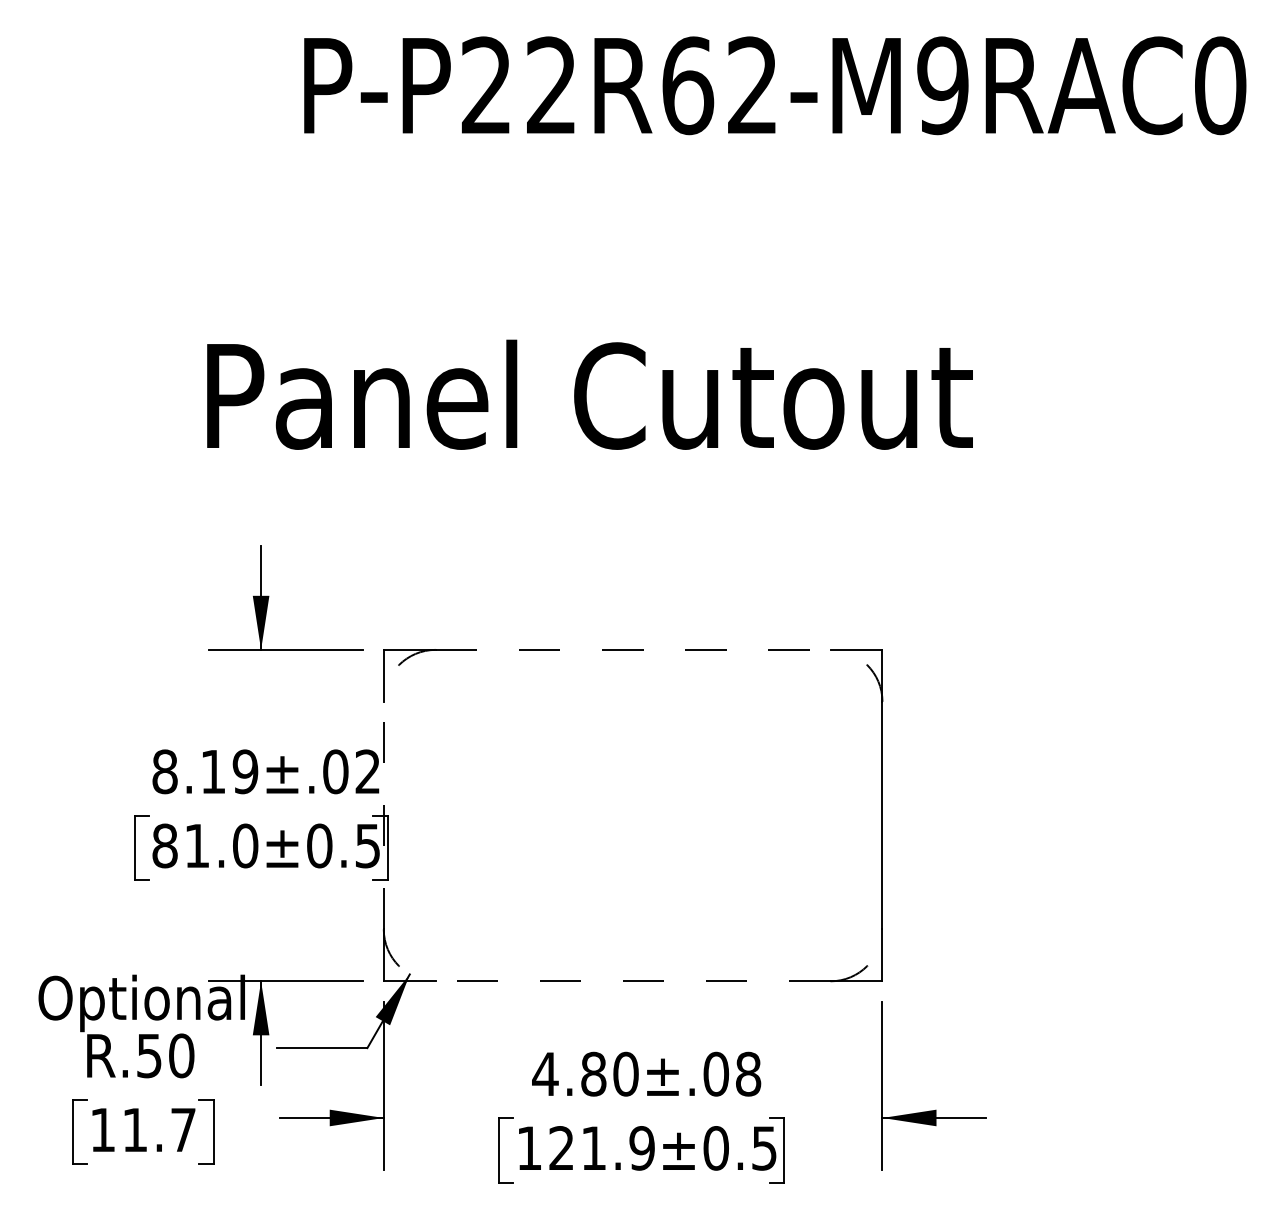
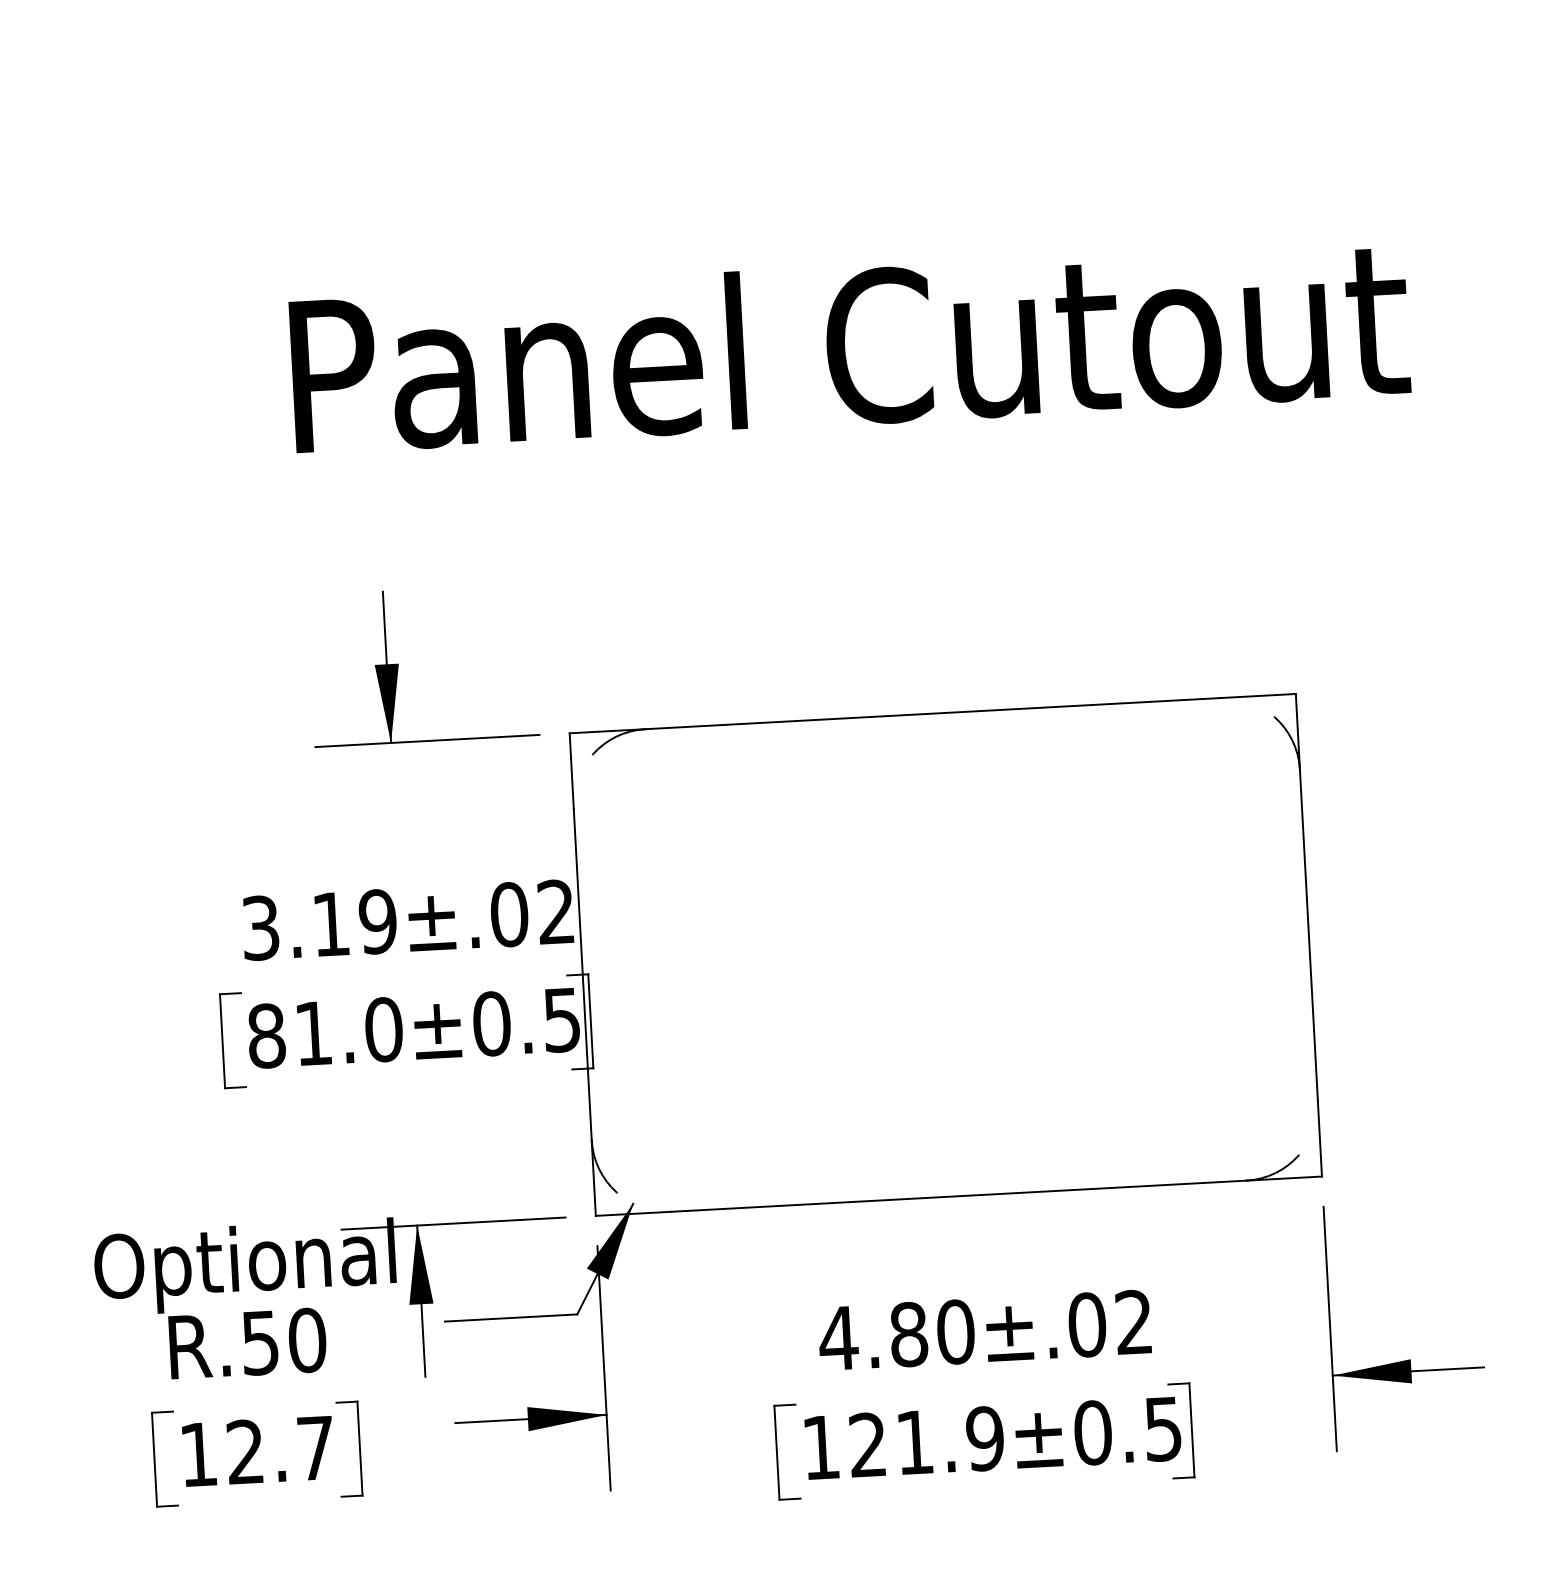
line: (633, 649) -> (933, 713), dashed -> solid
text: (164, 771) -> (260, 927), 8.19 -> 3.19
line: (383, 815) -> (582, 974), dashed -> solid
line: (632, 981) -> (957, 1196), dashed -> solid
text: (748, 1073) -> (1134, 1321), ±.08 -> ±.02
text: (134, 1129) -> (244, 1451), 11.7 -> 12.7

